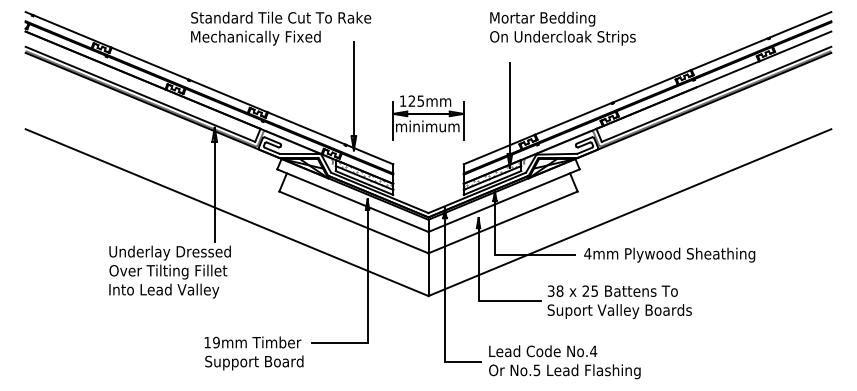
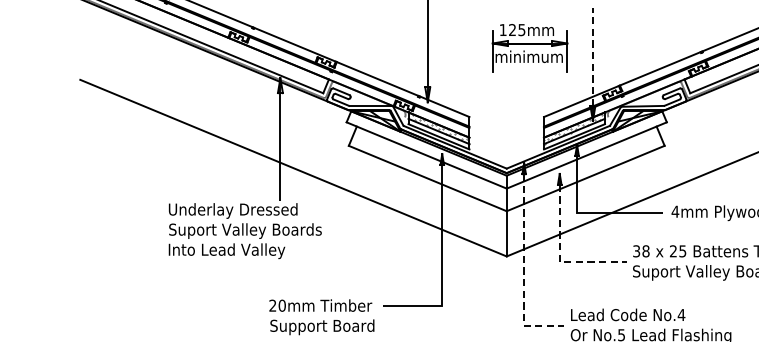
line: (509, 108) -> (592, 57), solid -> dashed
part: (428, 117) -> (530, 47), moved
text: (181, 271) -> (245, 230), Over Tilting Fillet -> Suport Valley Boards
line: (478, 297) -> (559, 258), solid -> dashed
line: (444, 310) -> (523, 271), solid -> dashed
text: (211, 342) -> (277, 305), 19mm -> 20mm

